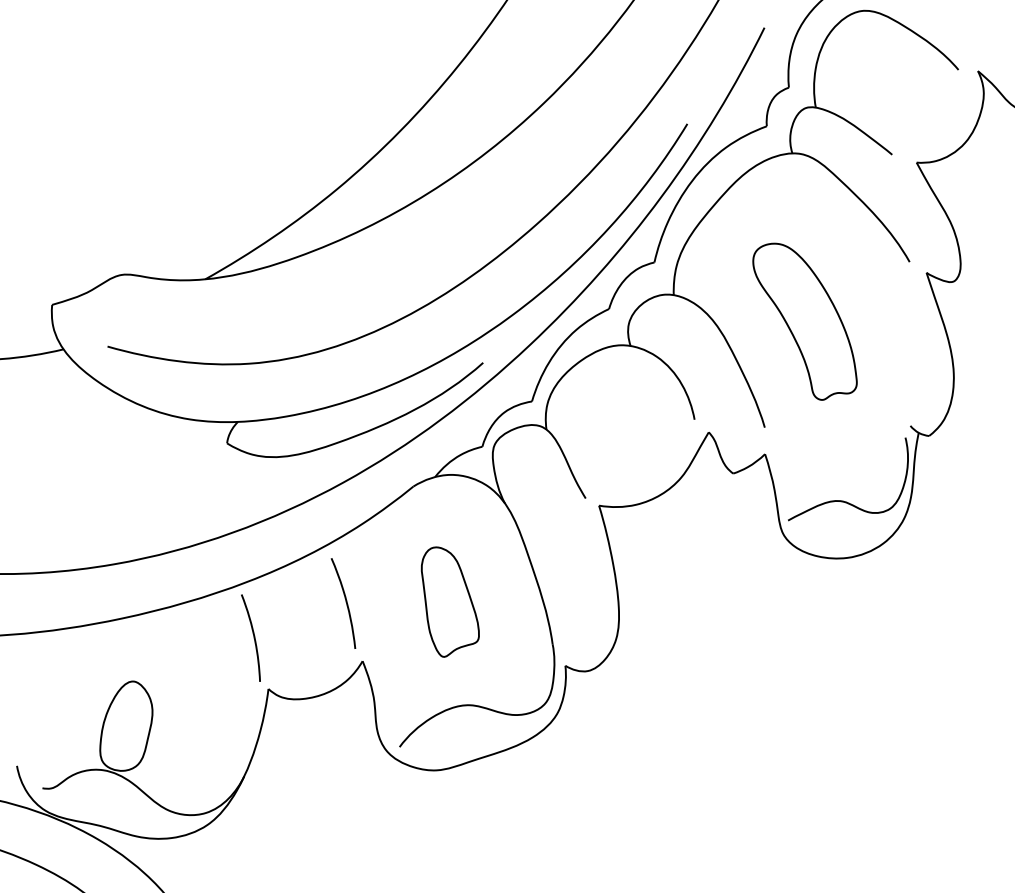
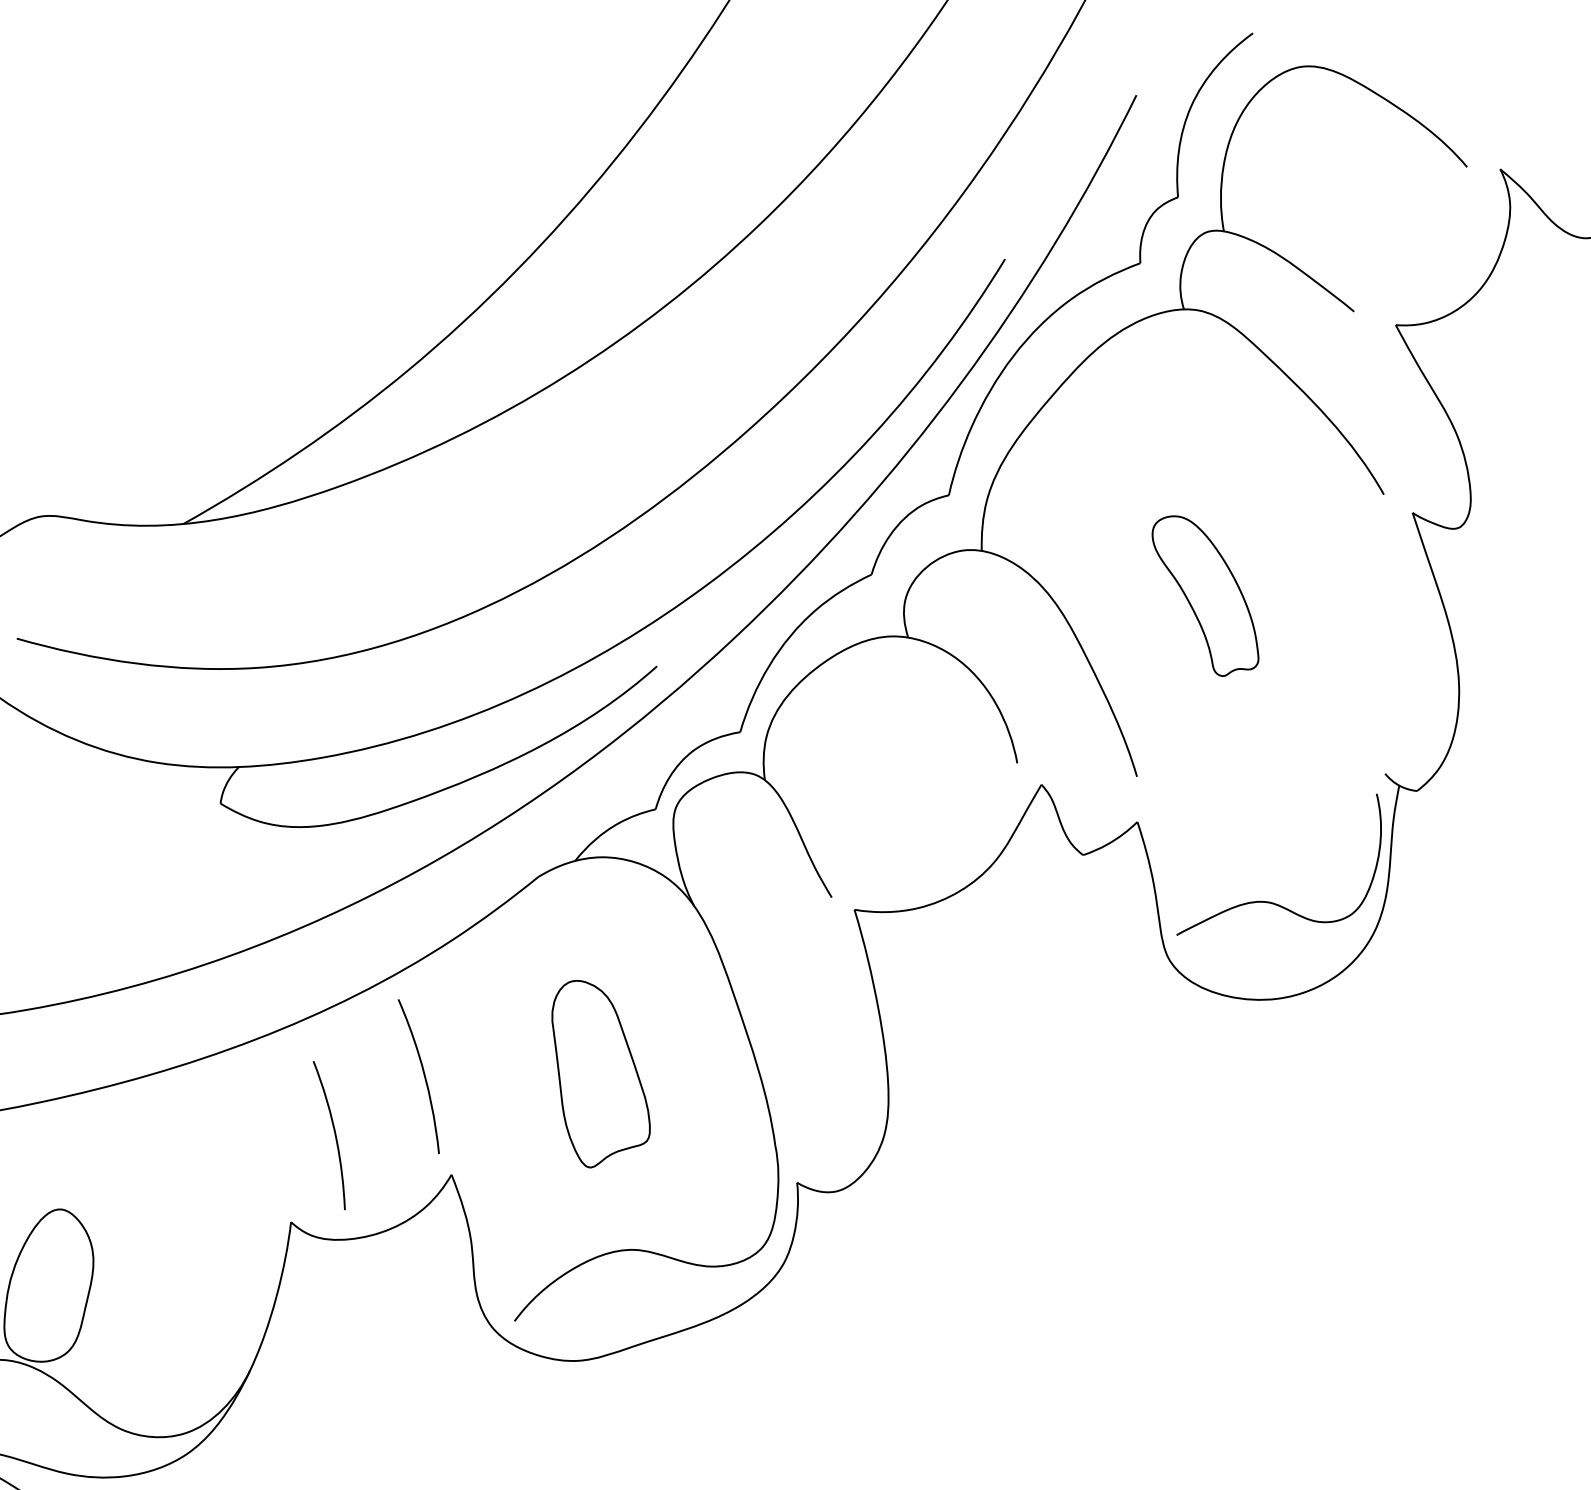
part: (804, 321) -> (1204, 595), size x0.6
curve: (253, 637) -> (333, 1134), moved

